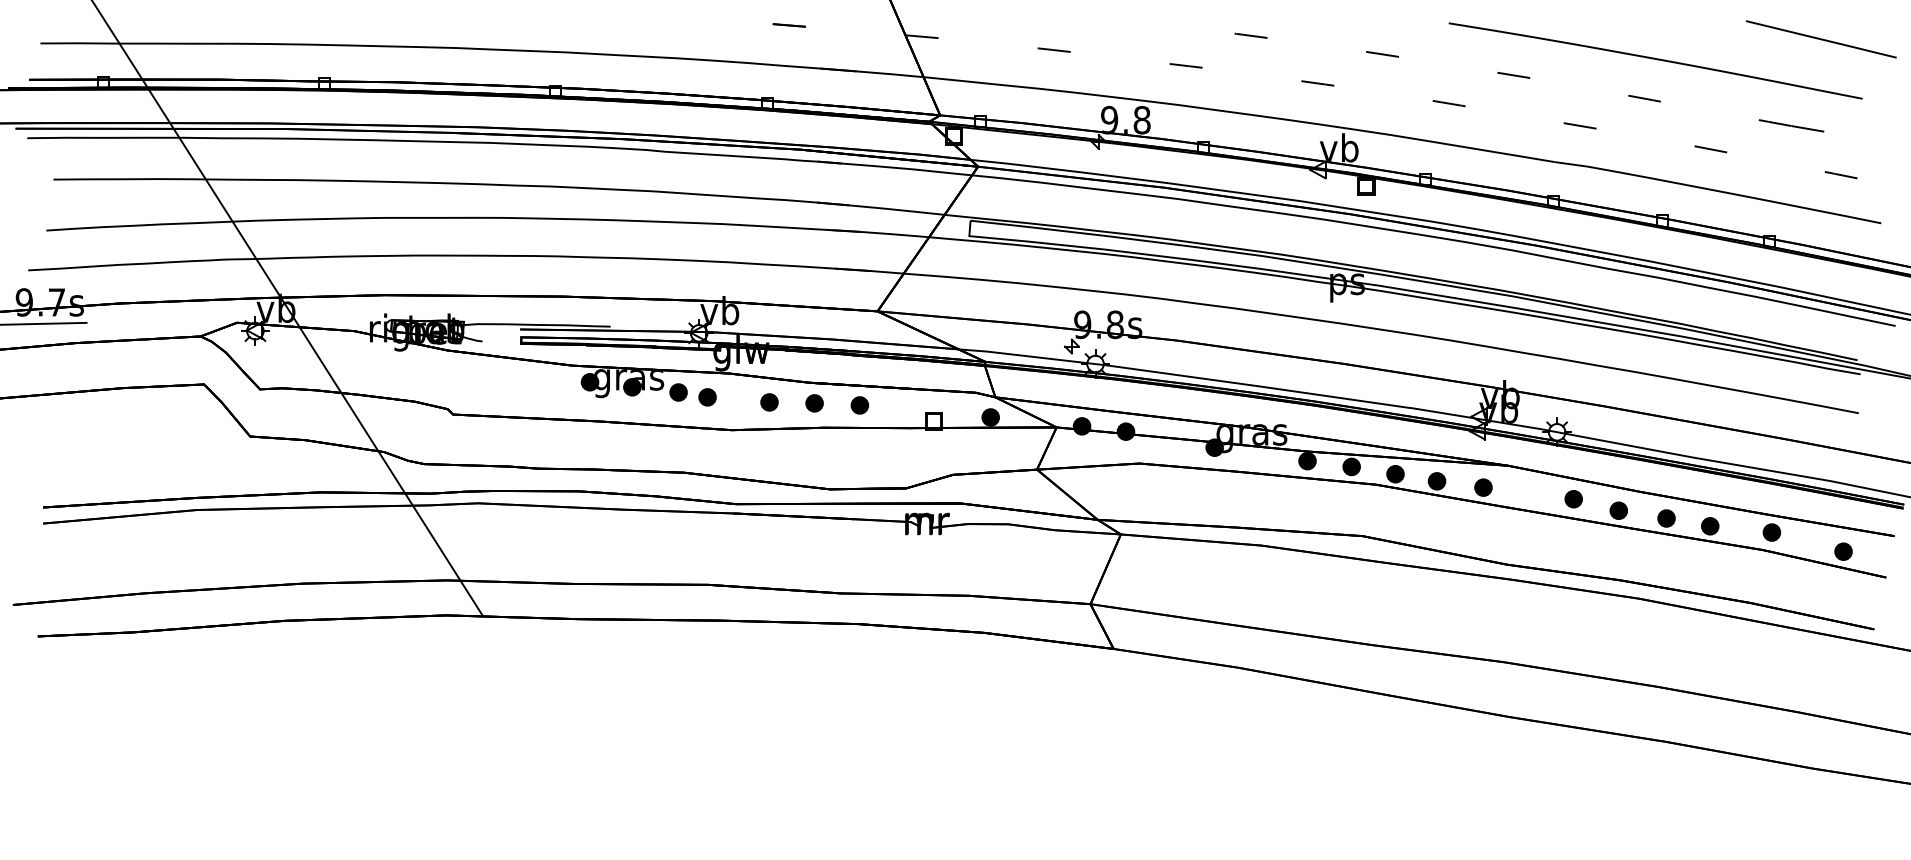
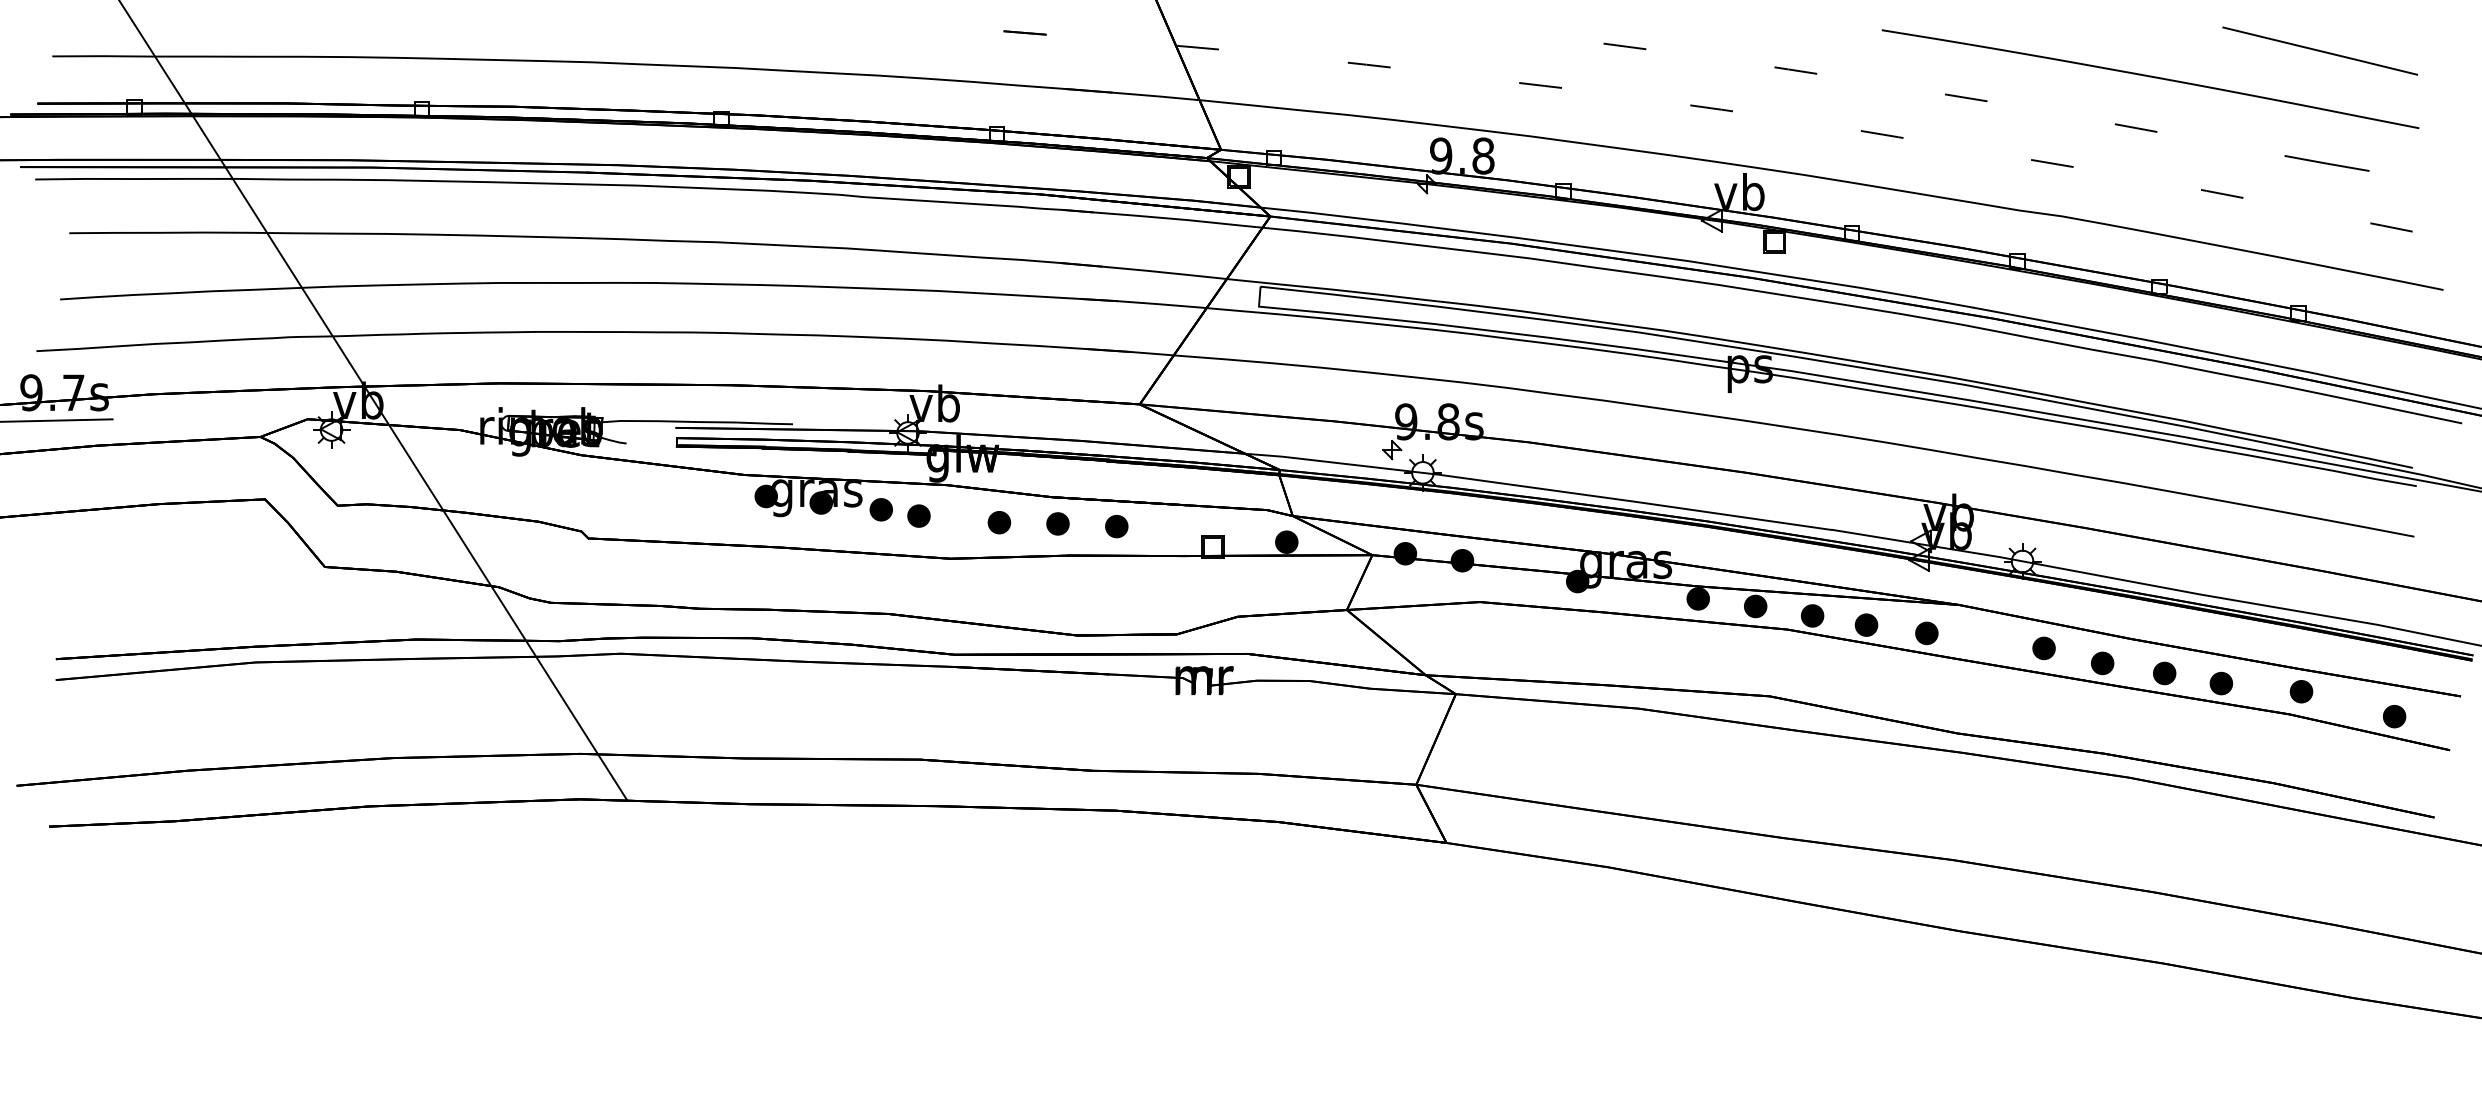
line: (1821, 39) -> (2320, 51), moved

